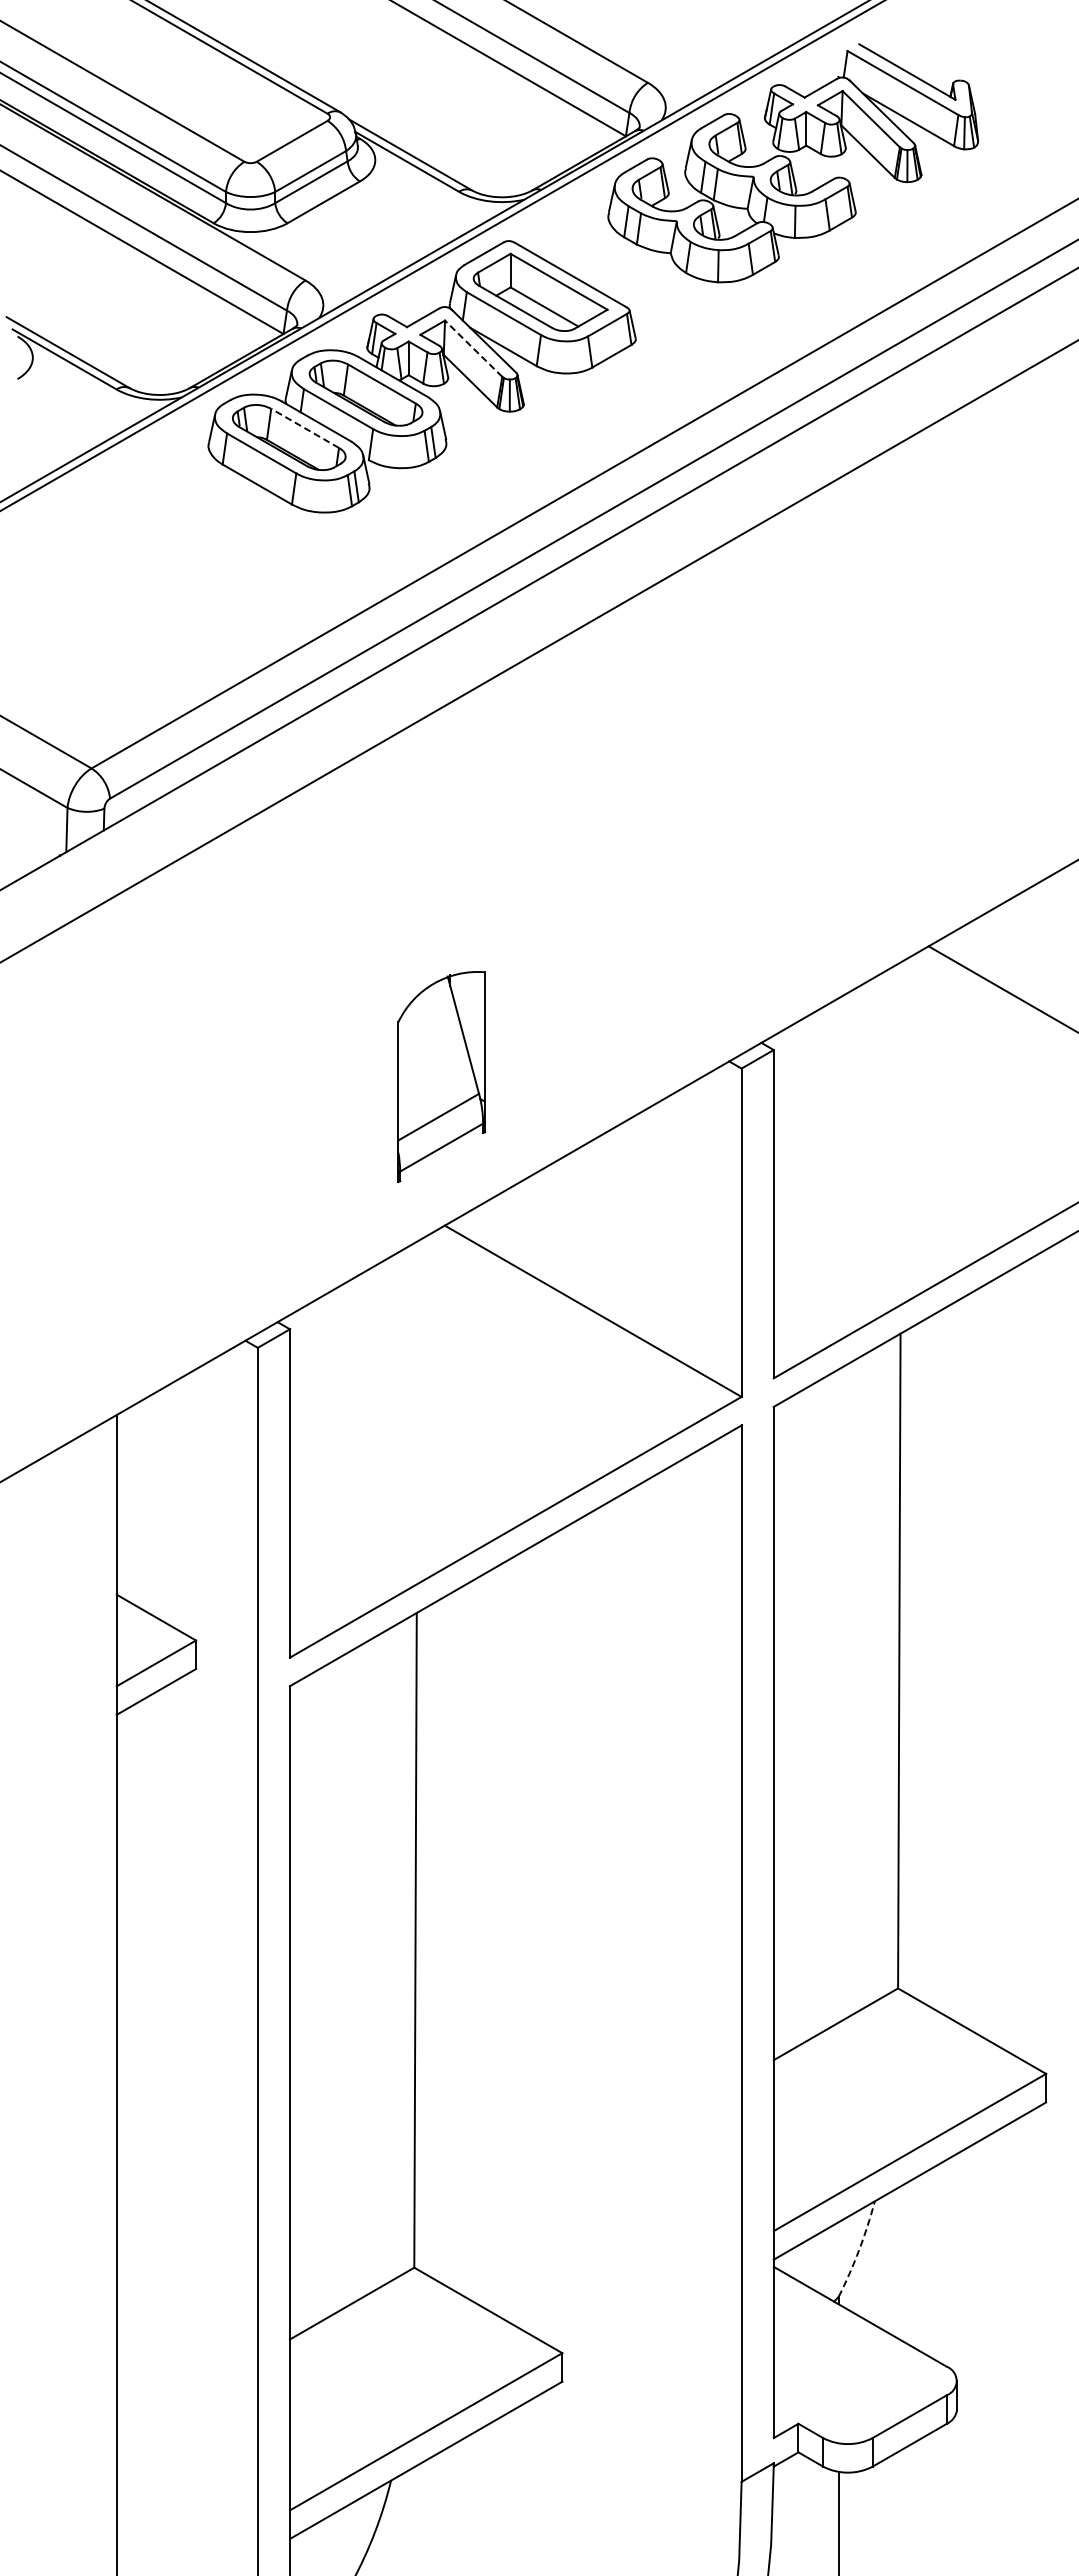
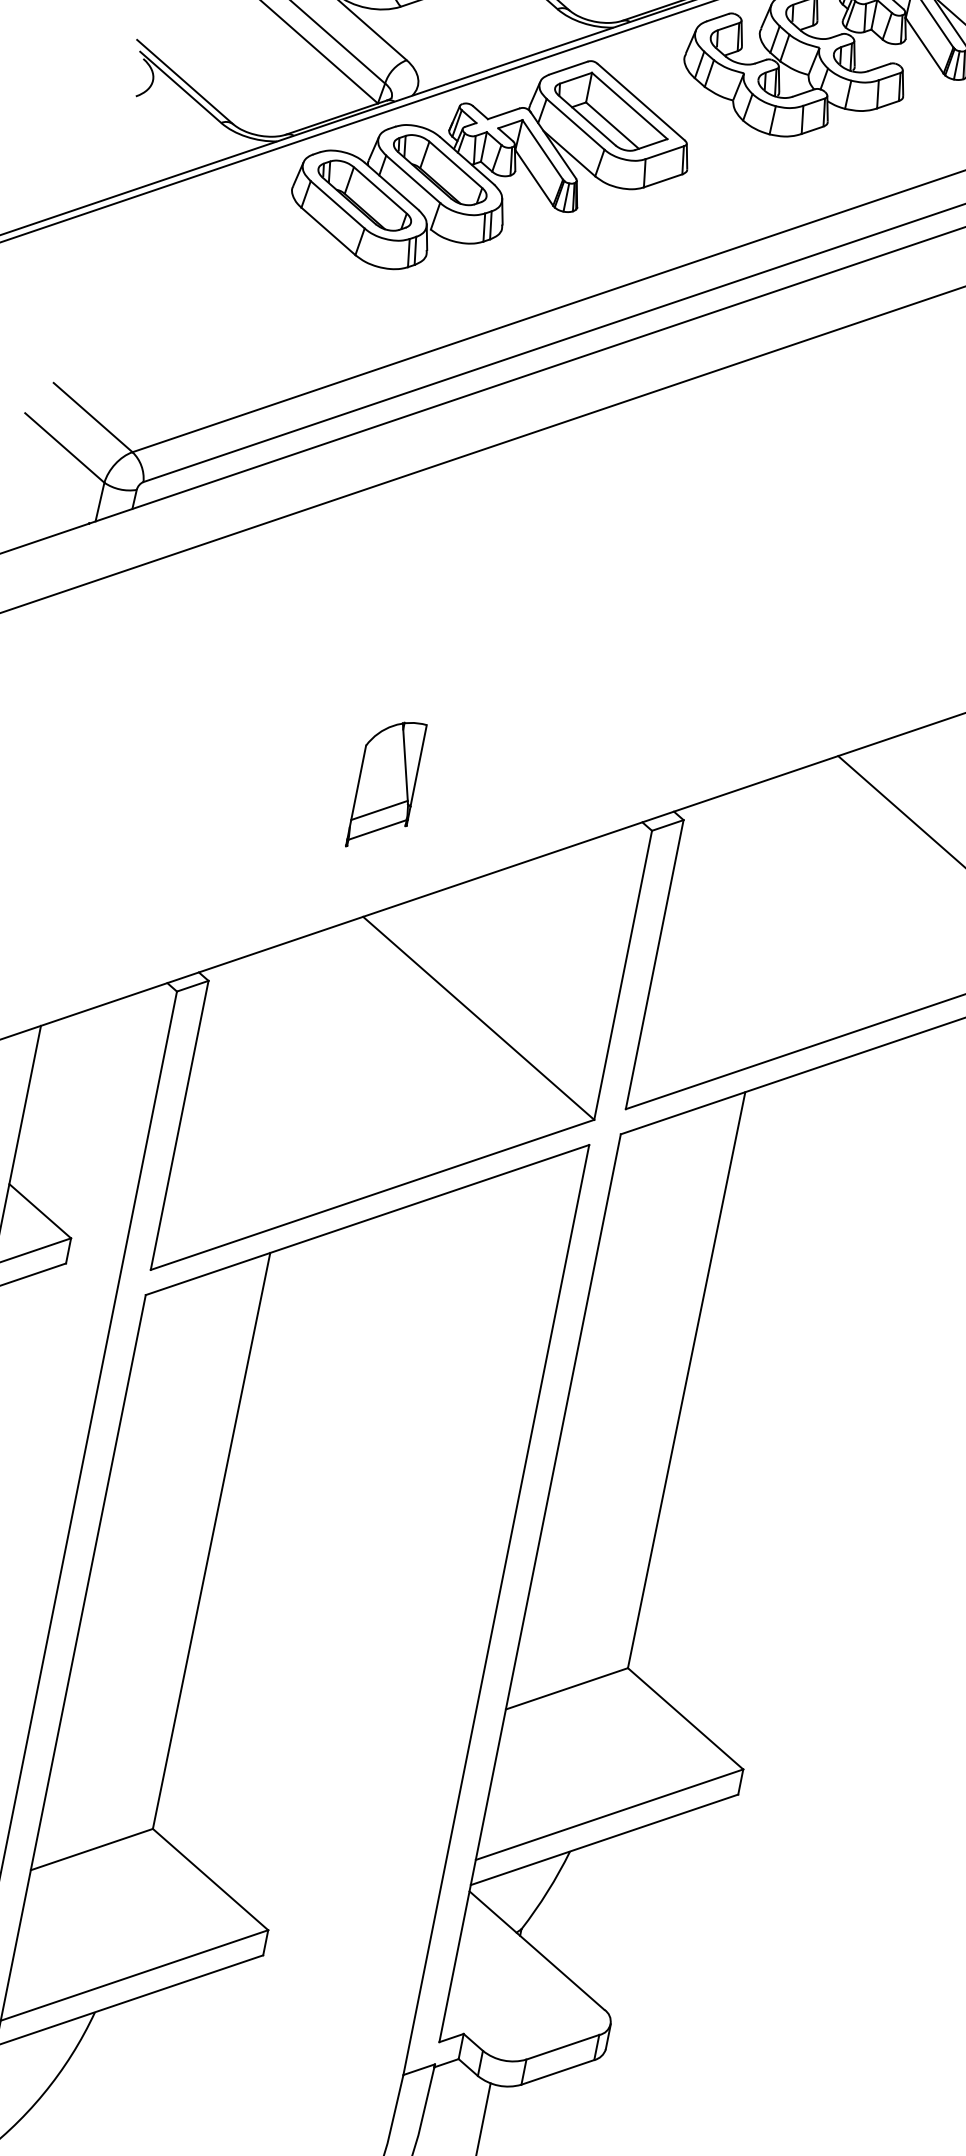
line: (473, 348) -> (542, 149), dashed -> solid
line: (304, 428) -> (379, 190), dashed -> solid
part: (441, 1077) -> (386, 785), size x0.71
arc: (859, 2250) -> (547, 1892), dashed -> solid

